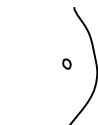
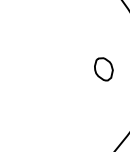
part: (66, 63) -> (103, 68), size x1.6

